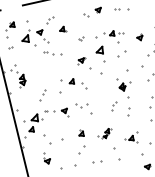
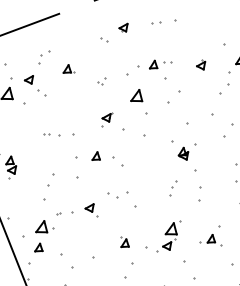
part: (52, 53) -> (58, 135), moved
part: (42, 95) -> (48, 187), size x1.43
part: (104, 133) -> (163, 237), size x1.67

